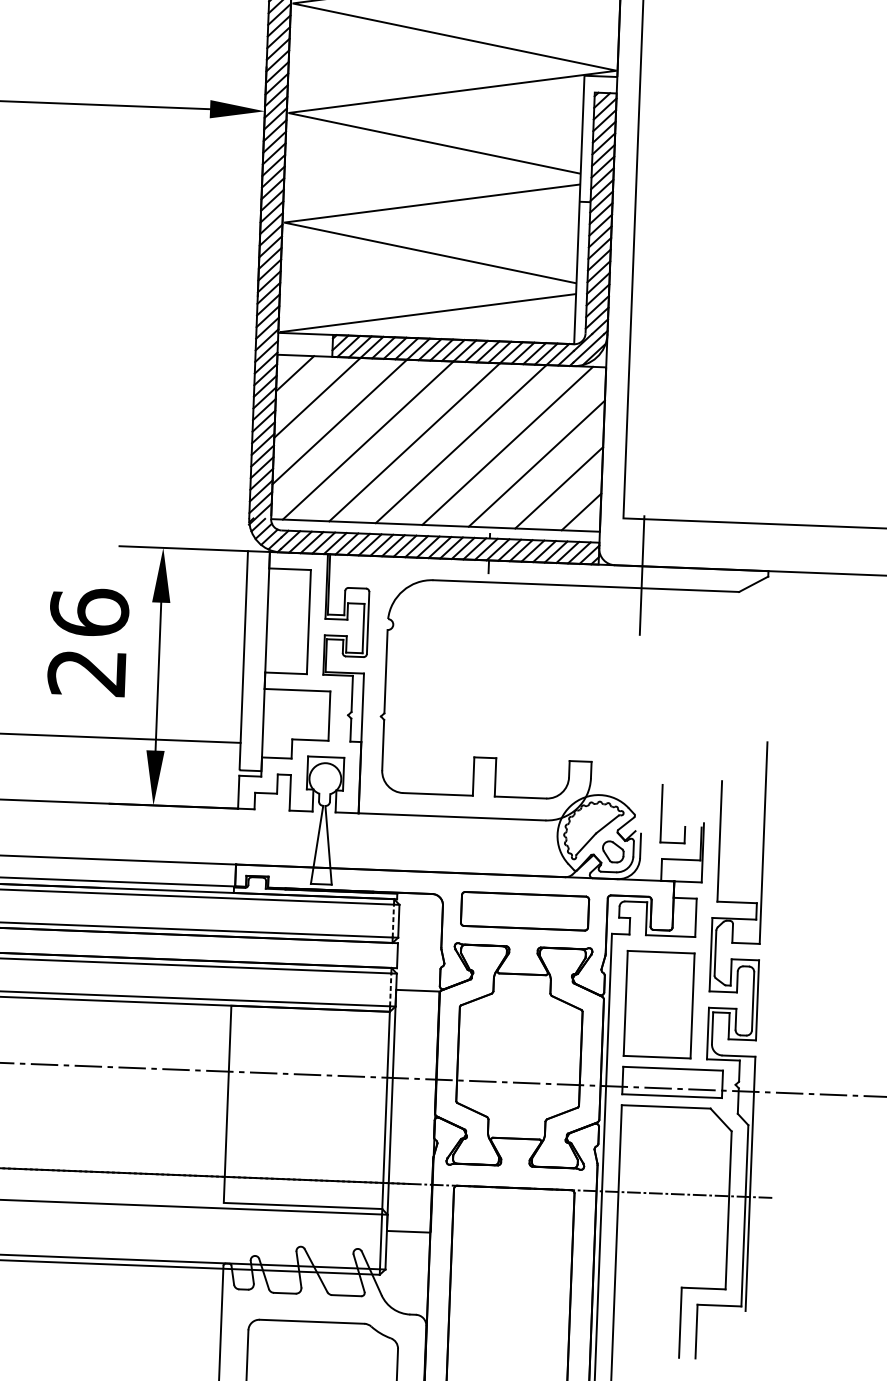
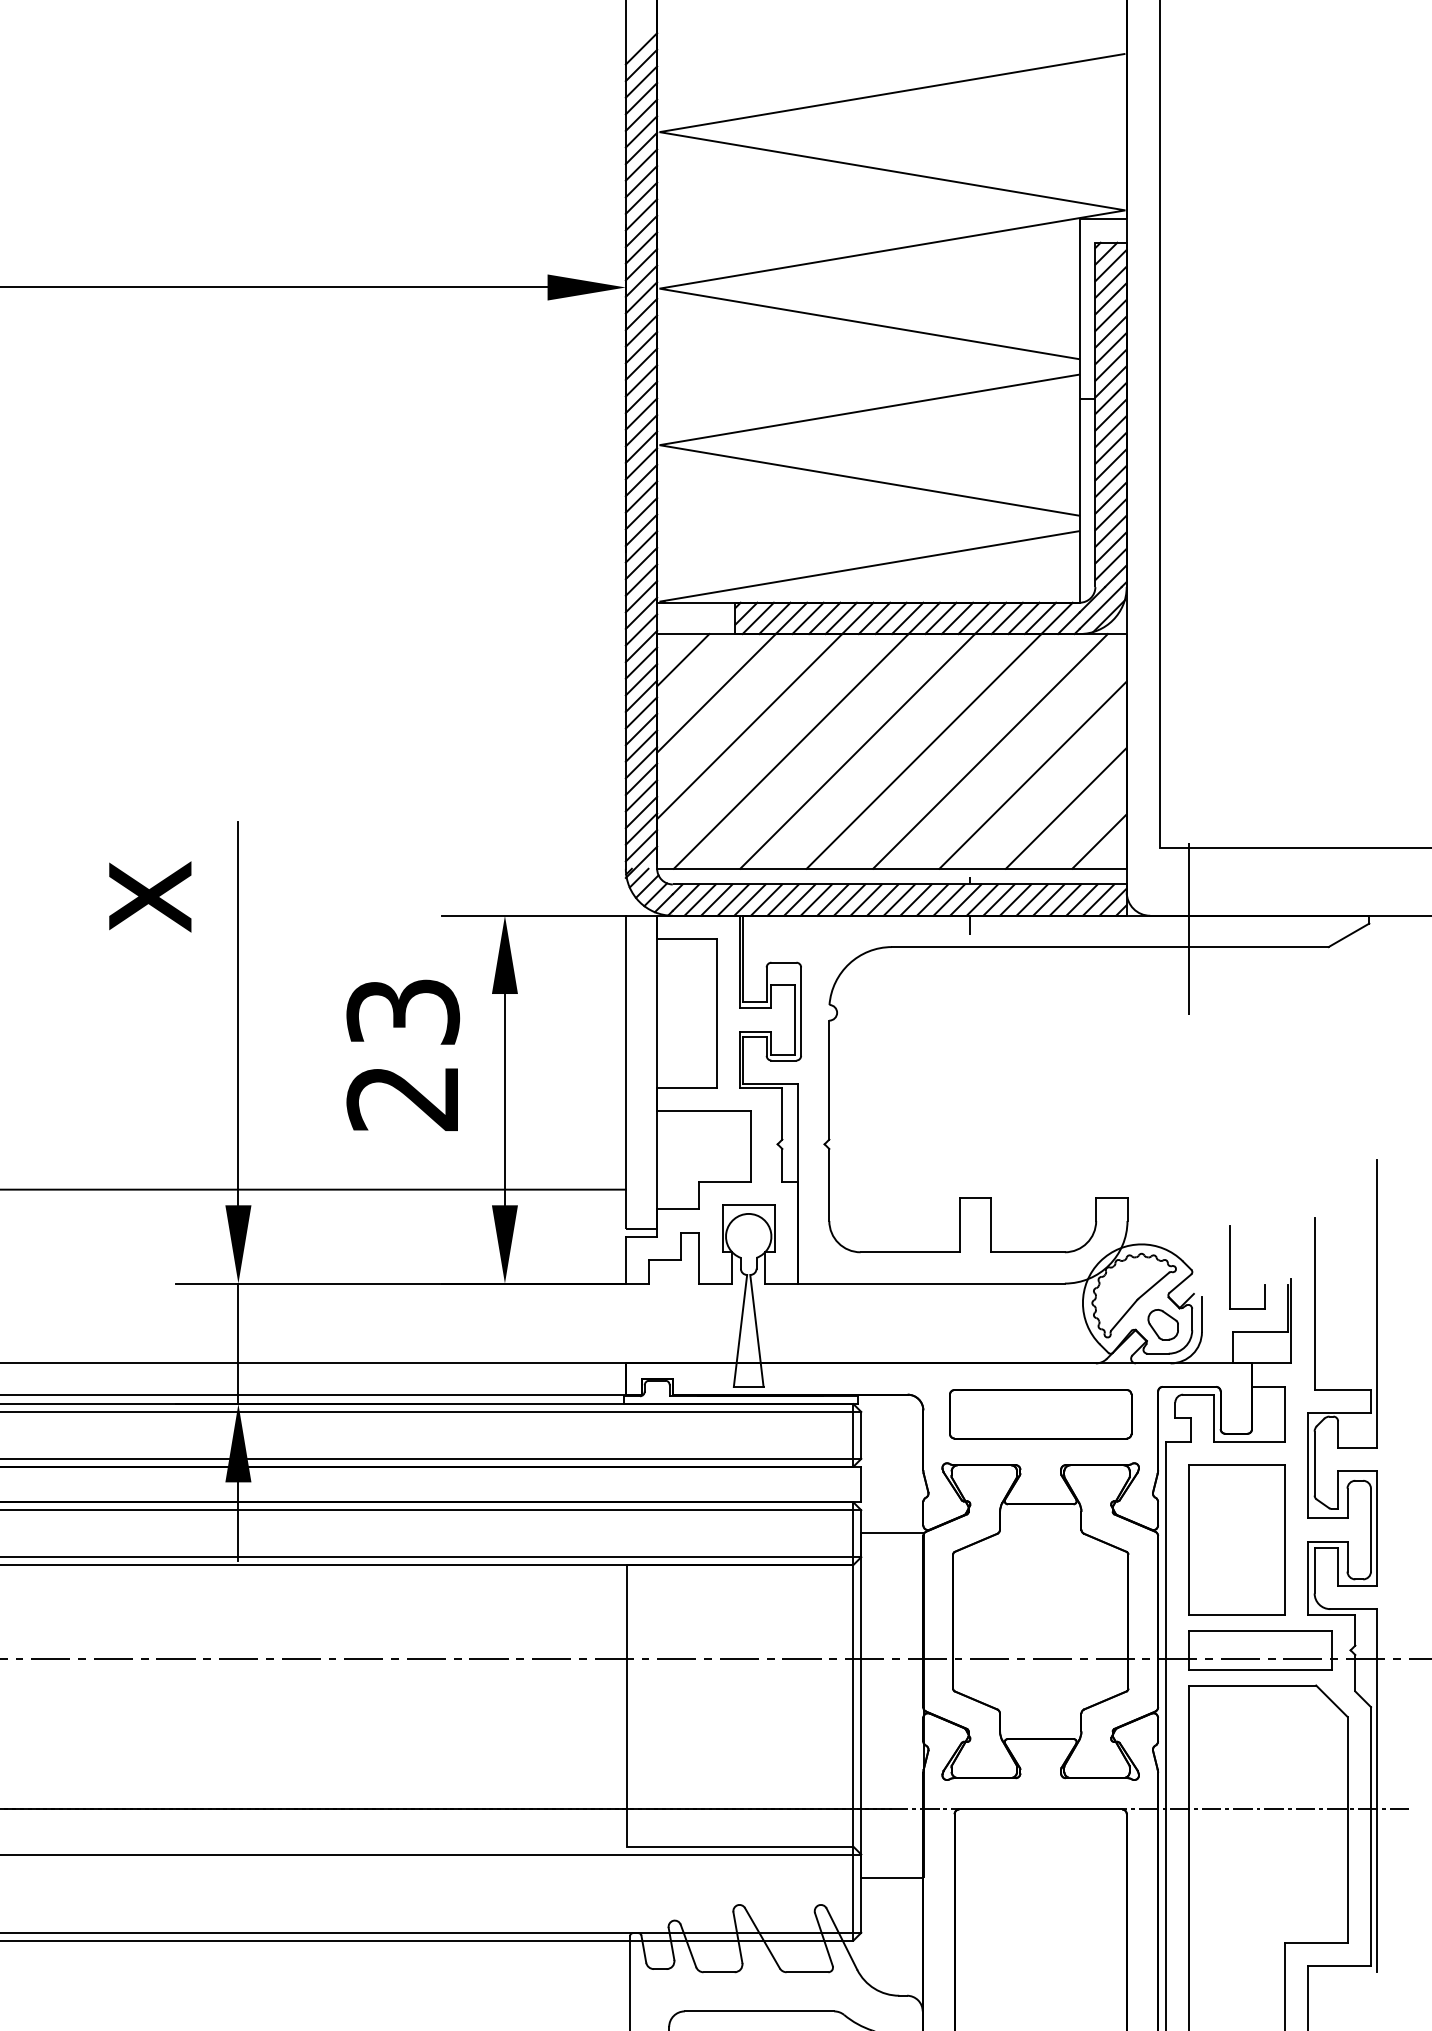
text: (89, 612) -> (403, 1011), 26 -> 23
line: (393, 920) -> (853, 1434), dashed -> solid
line: (390, 989) -> (853, 1533), dashed -> solid

